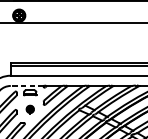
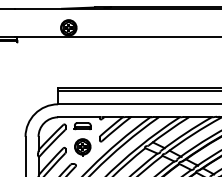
line: (26, 86) -> (78, 117), dashed -> solid
part: (30, 109) -> (82, 147), size x1.67

